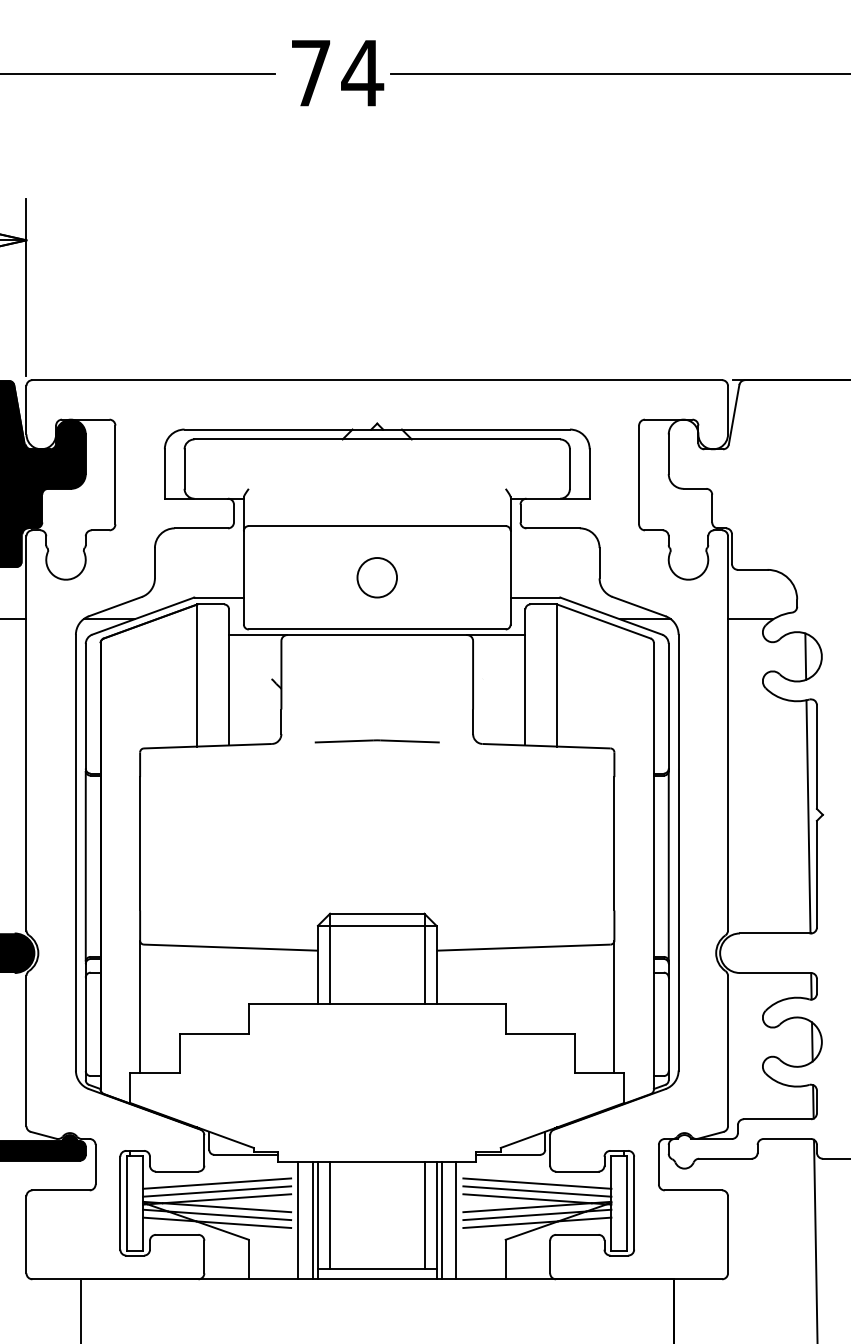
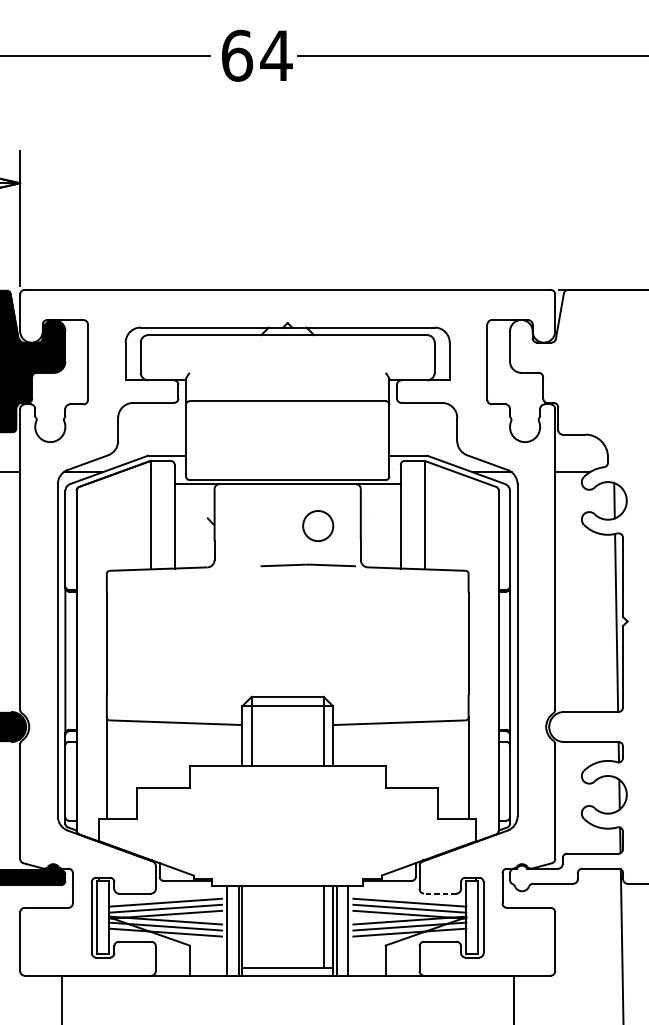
text: (311, 73) -> (237, 56), 74 -> 64
circle: (376, 577) -> (317, 525), moved
part: (376, 741) -> (307, 565), moved
line: (576, 1171) -> (439, 893), solid -> dashed
line: (329, 1215) -> (251, 927), removed

